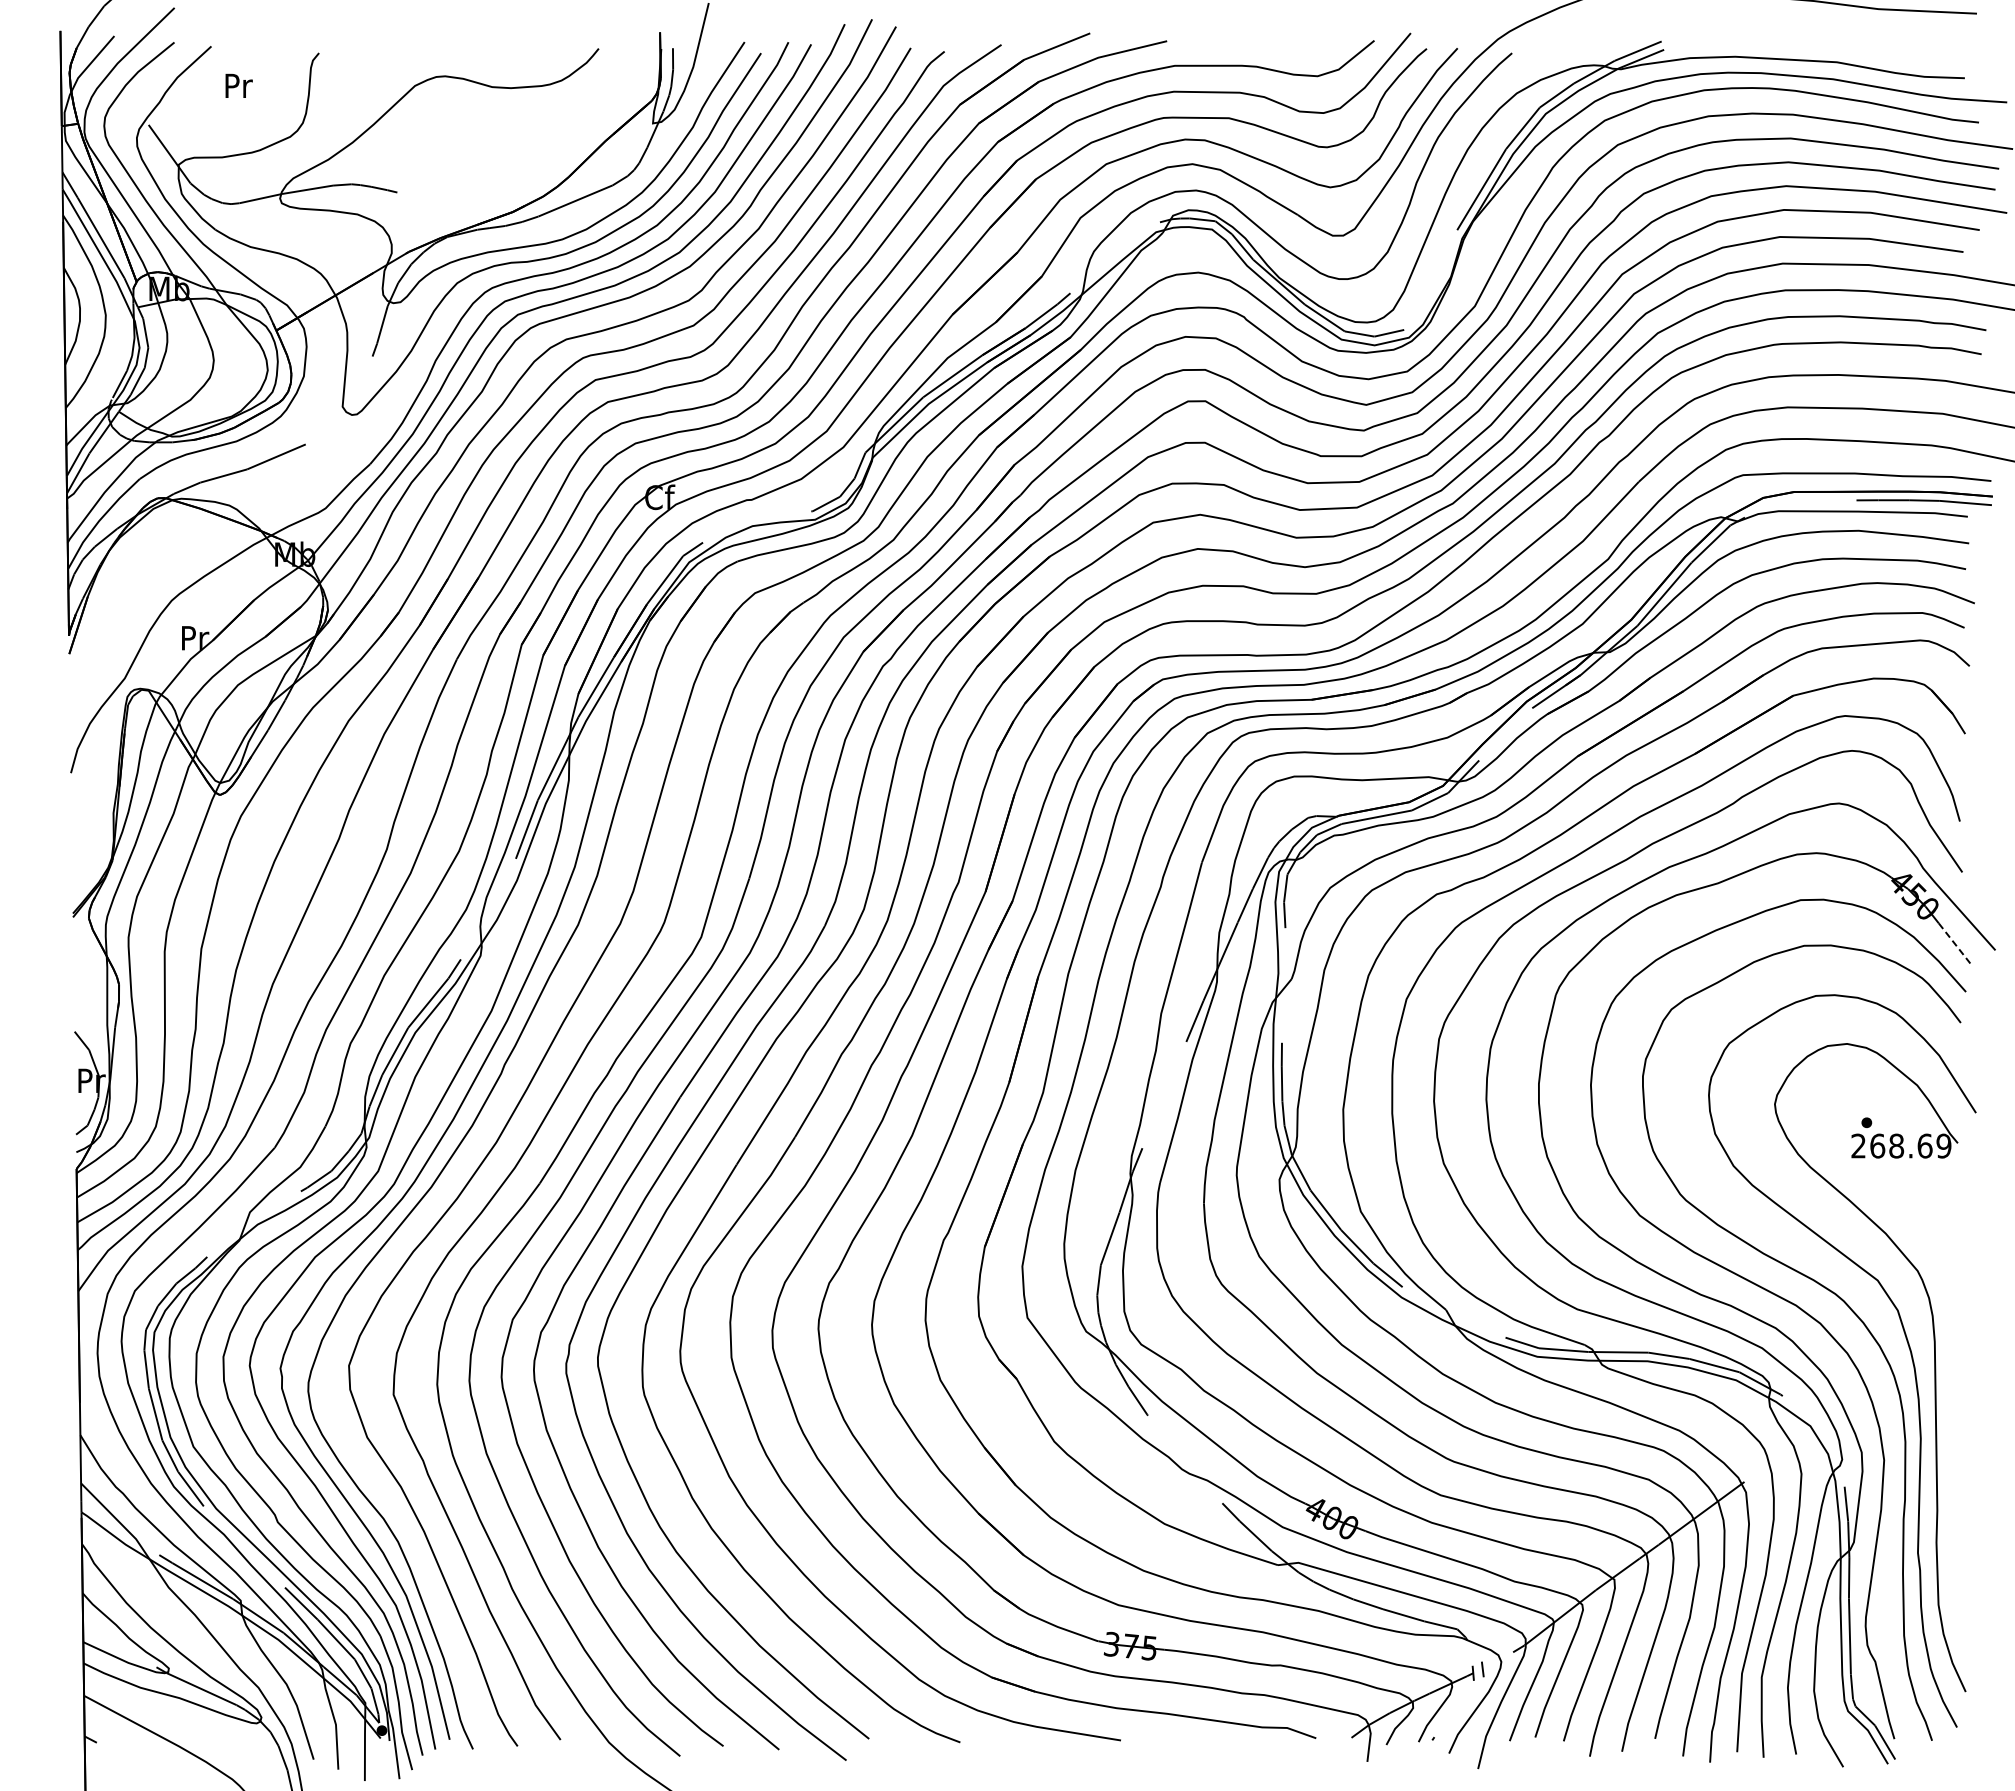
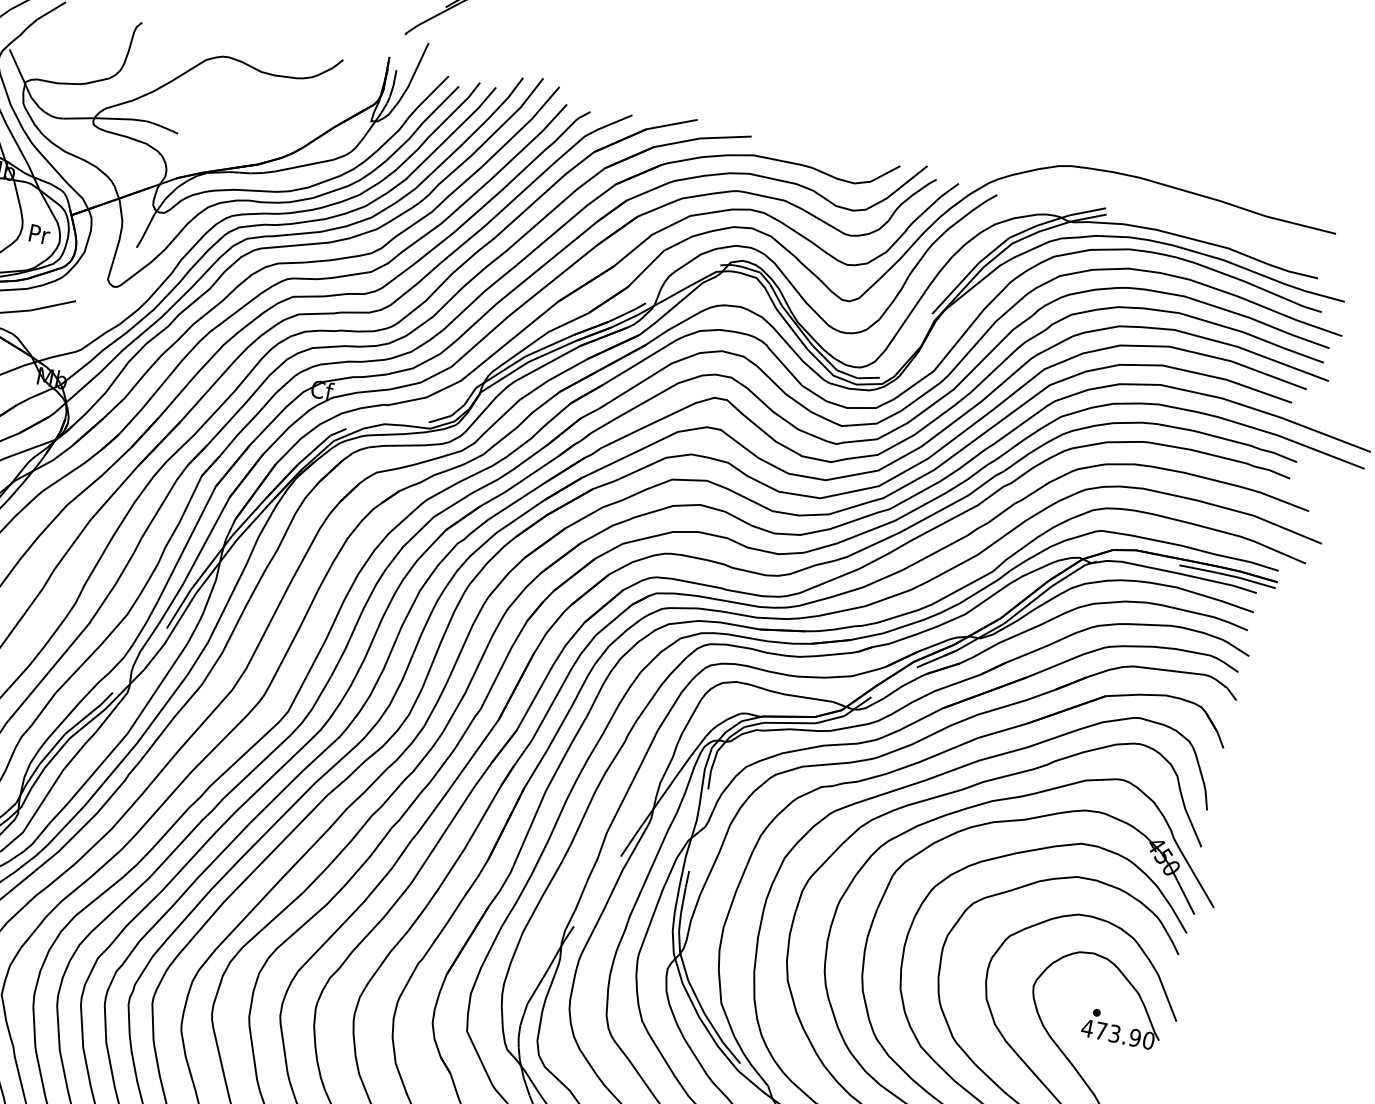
text: (238, 85) -> (39, 234), moved
line: (1955, 944) -> (1186, 897), dashed -> solid
text: (1900, 1145) -> (1117, 1033), 268.69 -> 473.90

